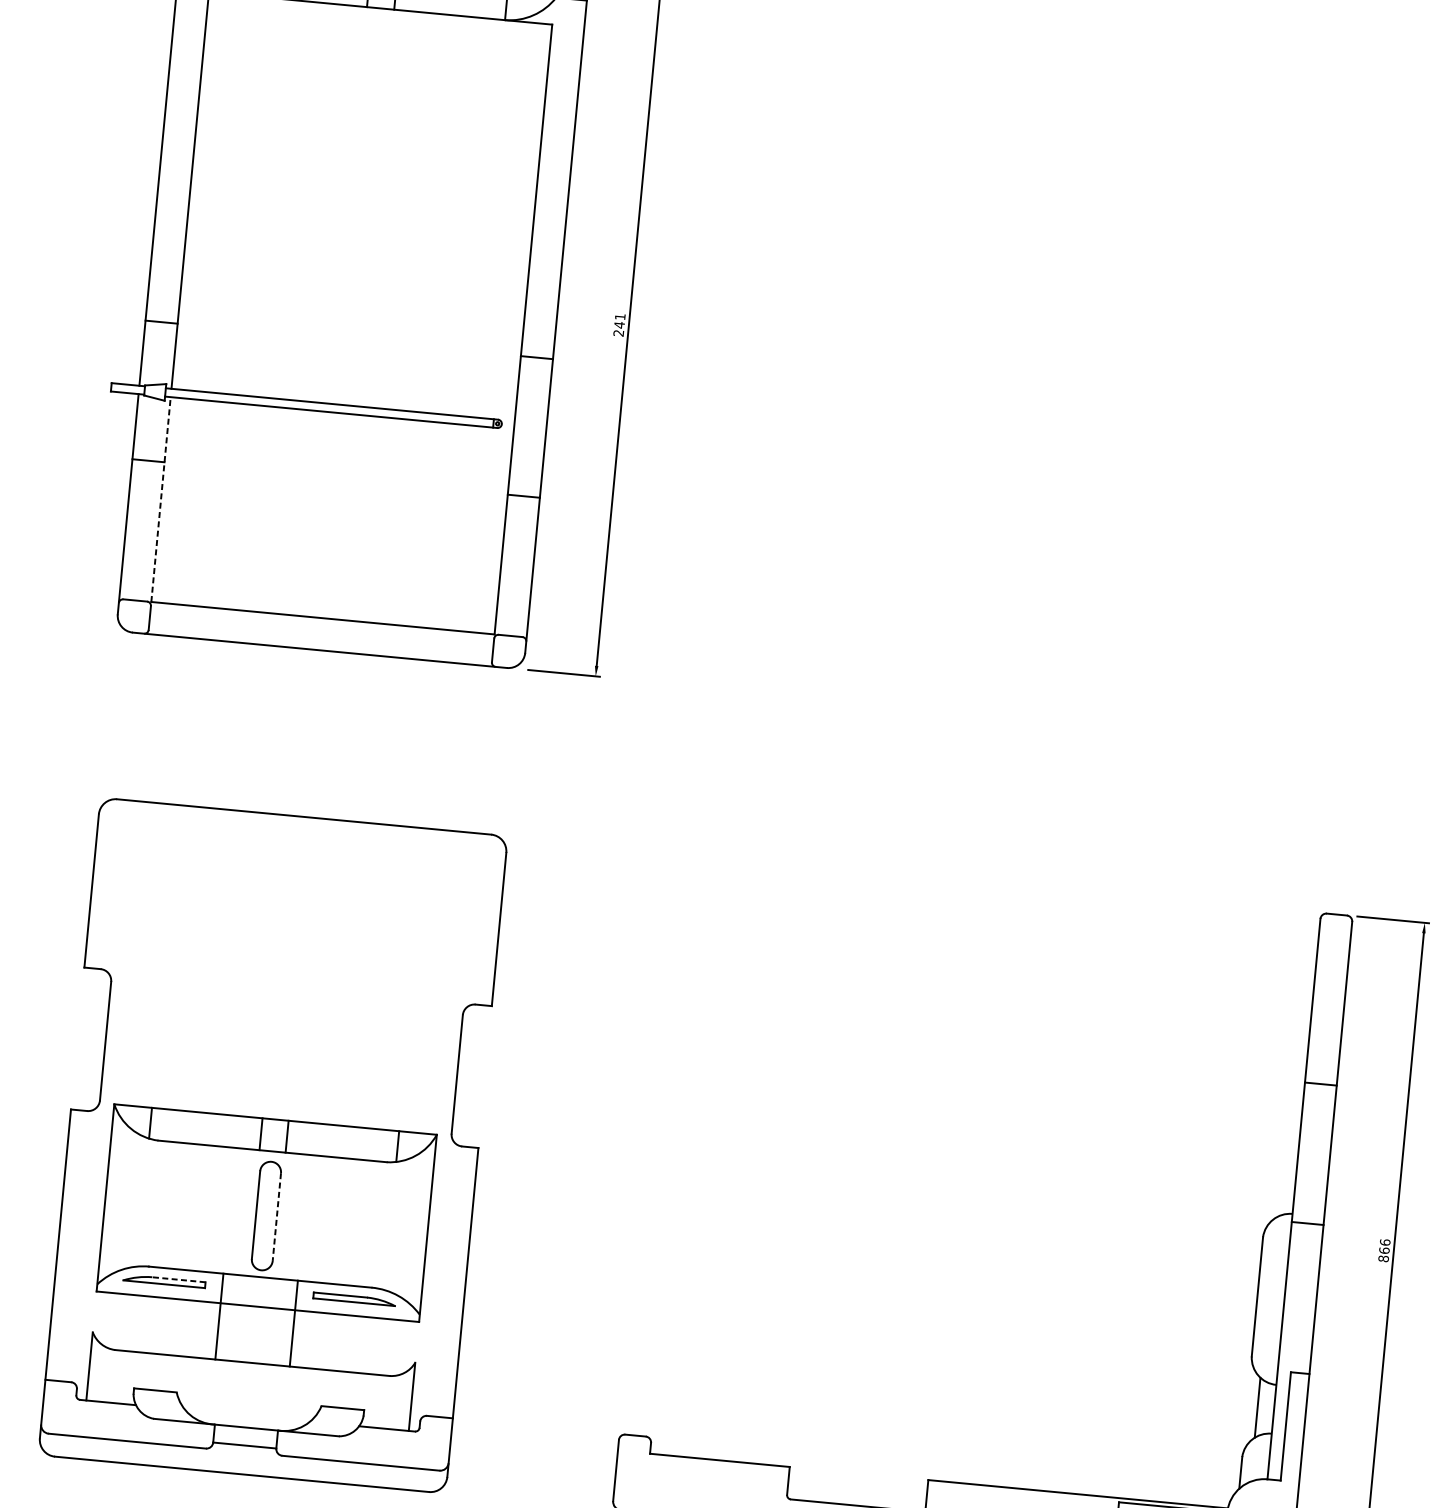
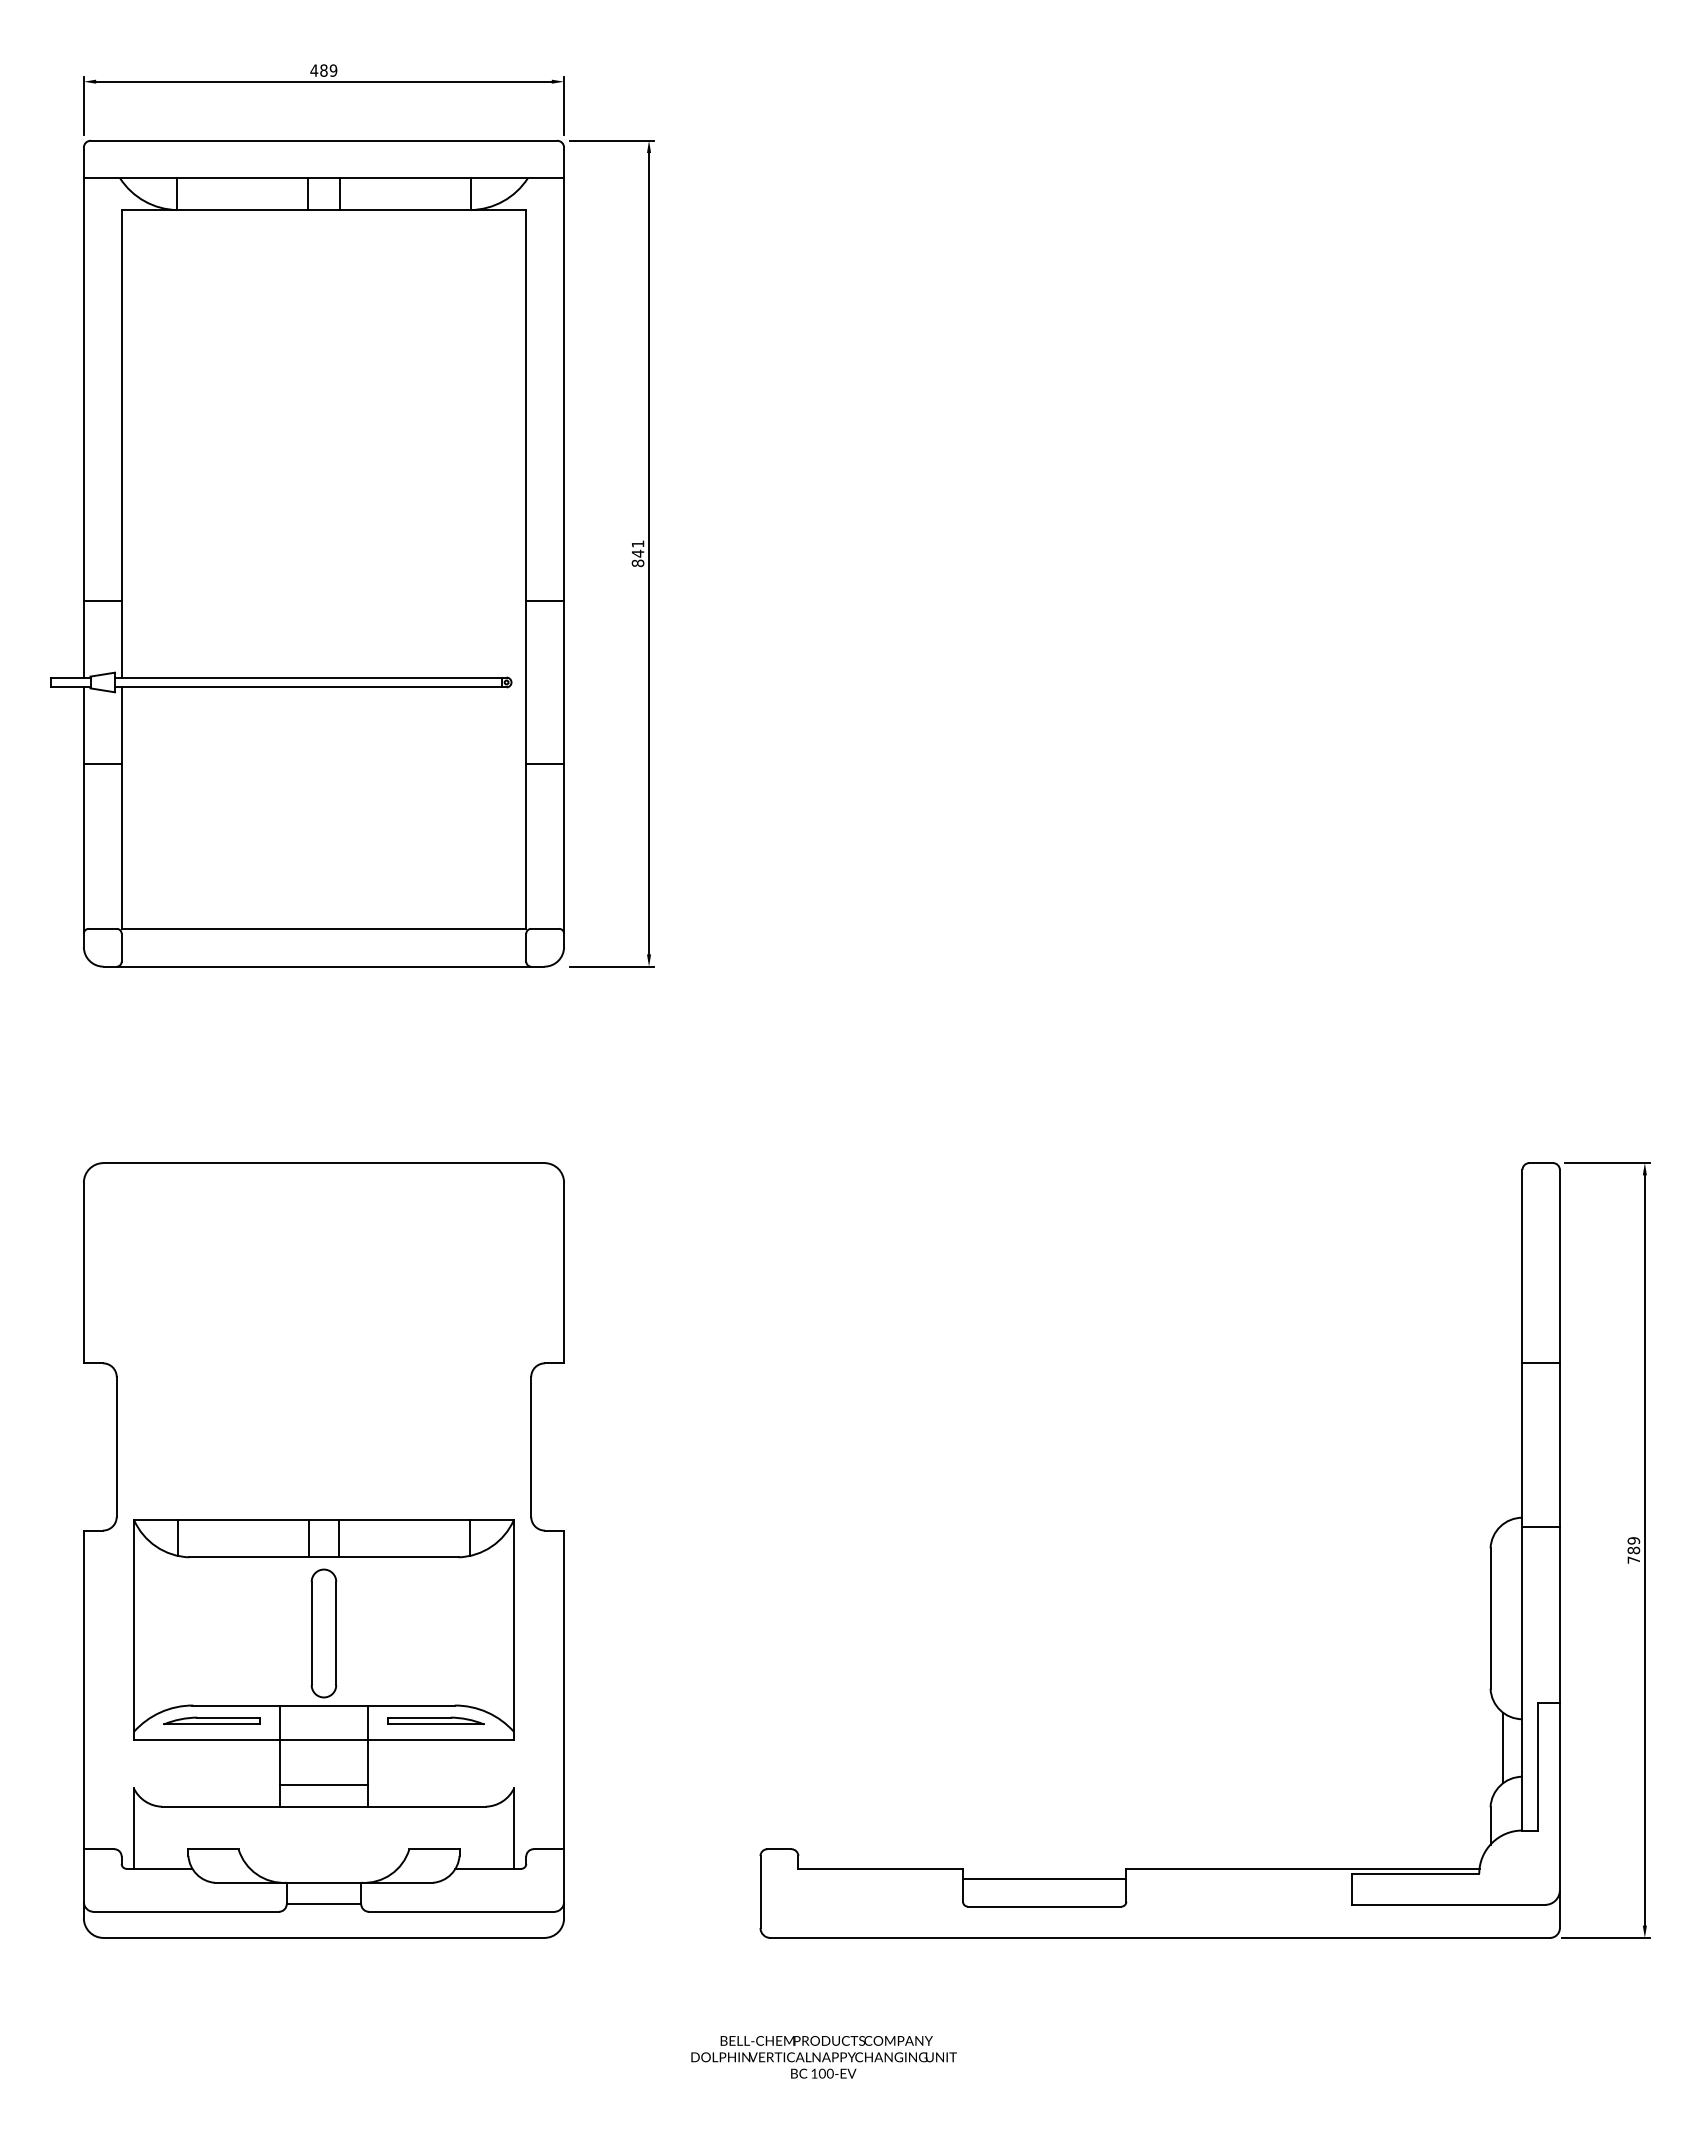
text: (618, 333) -> (637, 563), 241 -> 841
line: (160, 499) -> (121, 808), dashed -> solid
line: (277, 1217) -> (336, 1633), dashed -> solid
text: (1384, 1250) -> (1633, 1550), 866 -> 789
line: (178, 1279) -> (228, 1717), dashed -> solid
line: (253, 1344) -> (323, 1784), added
line: (858, 1482) -> (1044, 1879), added

